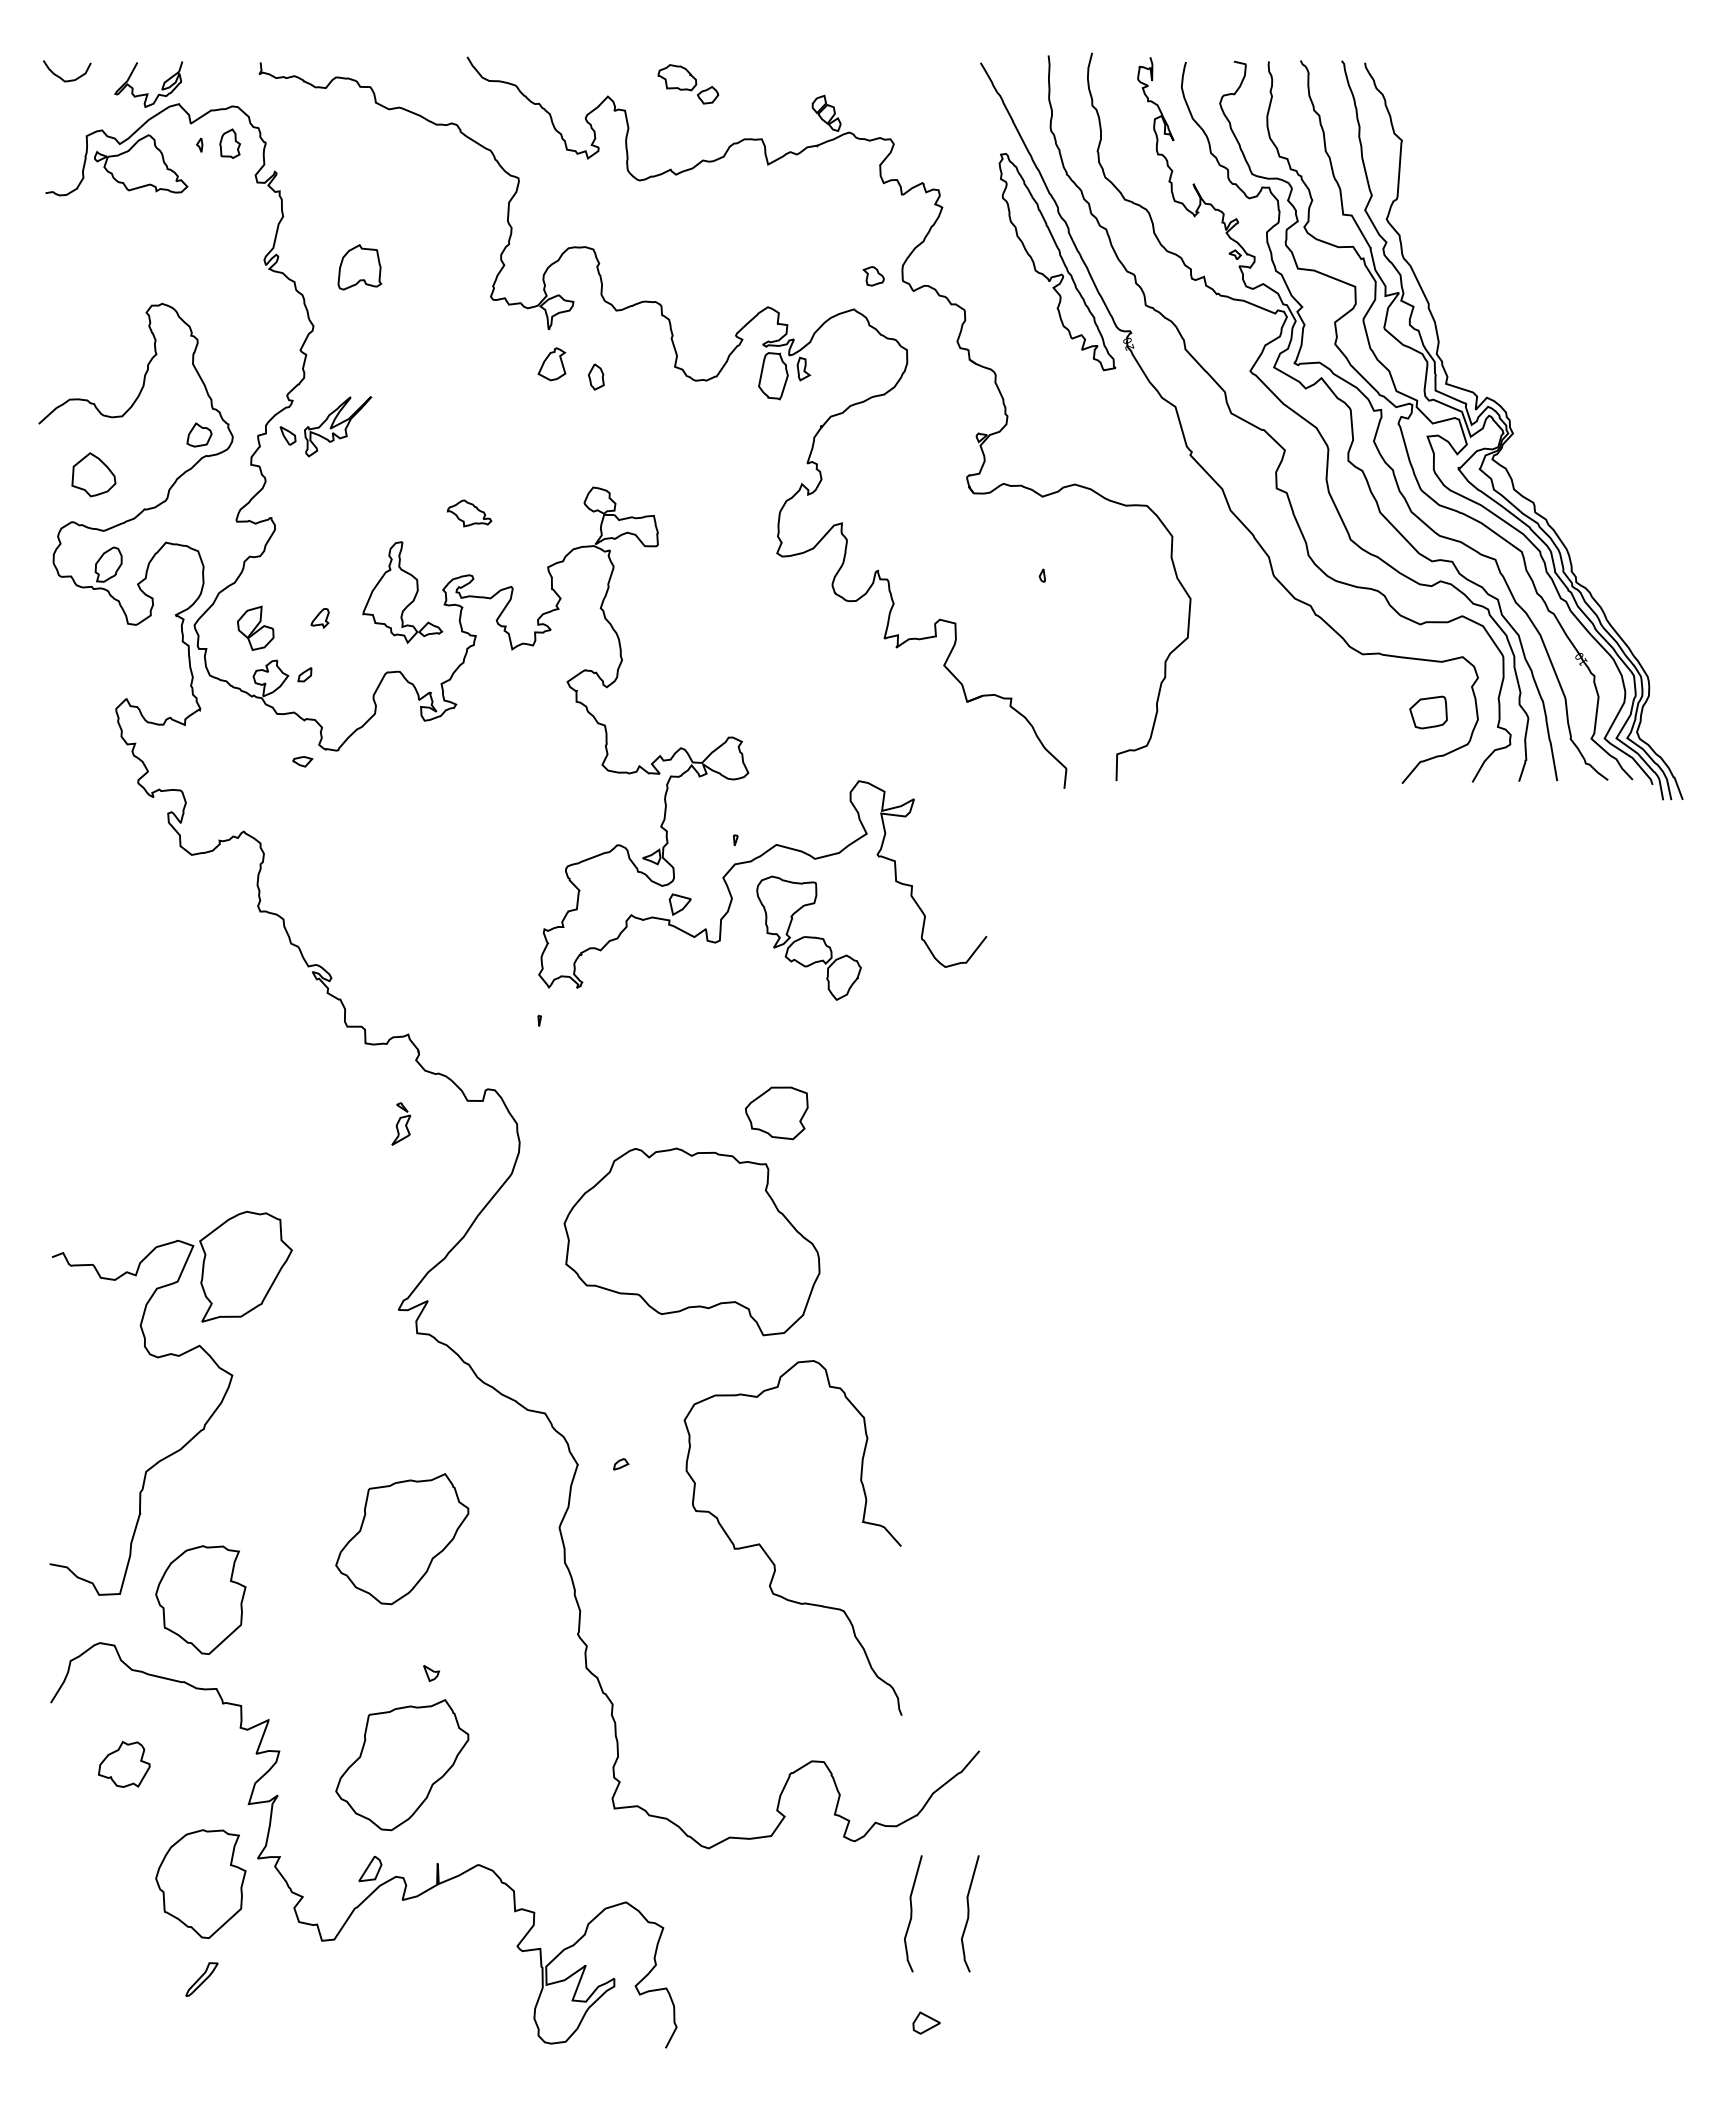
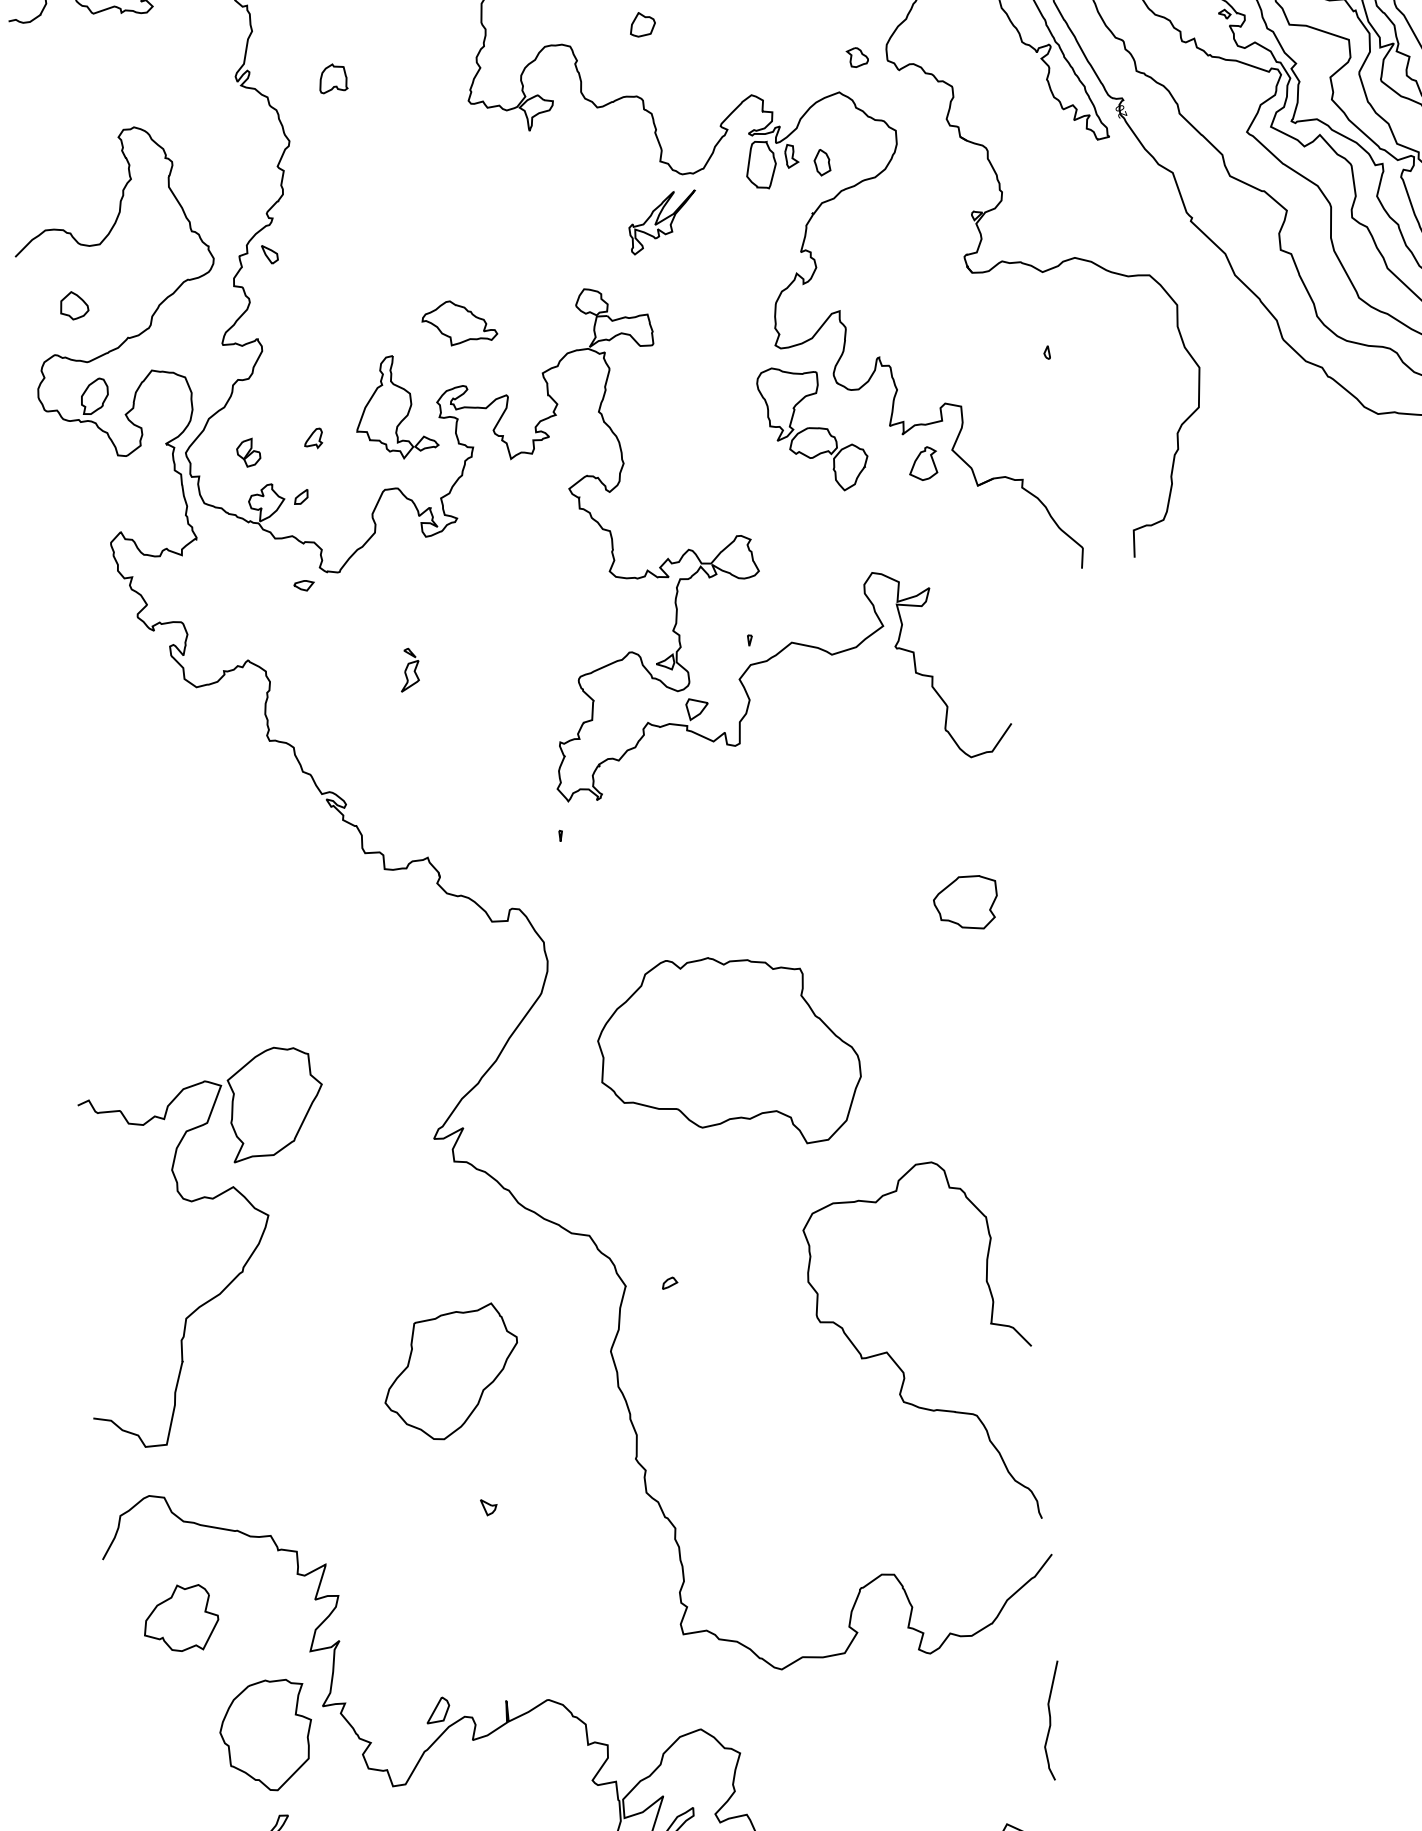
part: (359, 267) -> (332, 78), size x0.62
part: (551, 364) -> (922, 463), moved
part: (596, 376) -> (822, 161), moved
part: (338, 426) -> (663, 222), moved
part: (199, 434) -> (642, 24), moved
part: (93, 474) -> (73, 305), size x0.62
part: (469, 513) -> (459, 322), size x1.67
part: (256, 628) -> (249, 452), size x0.62
part: (808, 937) -> (812, 428), moved
part: (776, 1112) -> (965, 902), moved
part: (401, 1123) -> (409, 669), moved
curve: (767, 1553) -> (895, 1361), moved
part: (200, 1599) -> (249, 1445), removed
part: (124, 1764) -> (181, 1618), size x1.43
part: (402, 1765) -> (464, 1602), removed
curve: (912, 1913) -> (993, 1723), removed

